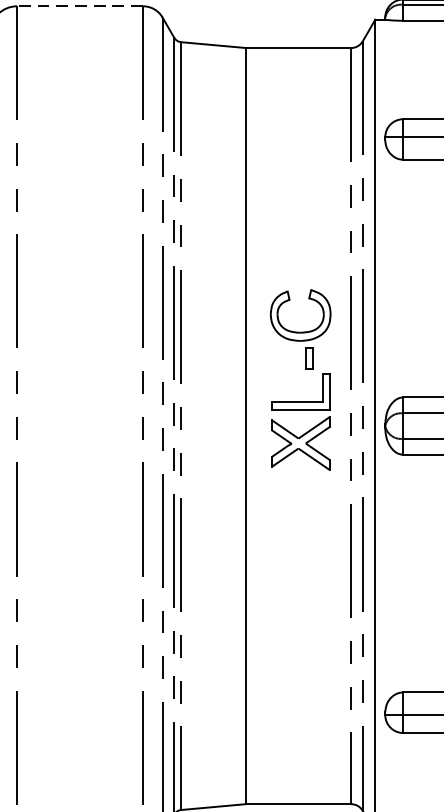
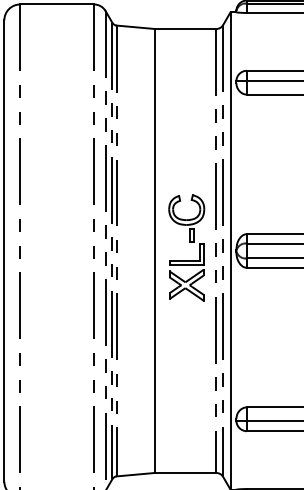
line: (78, 6) -> (56, 4), dashed -> solid
part: (300, 379) -> (186, 247), moved

